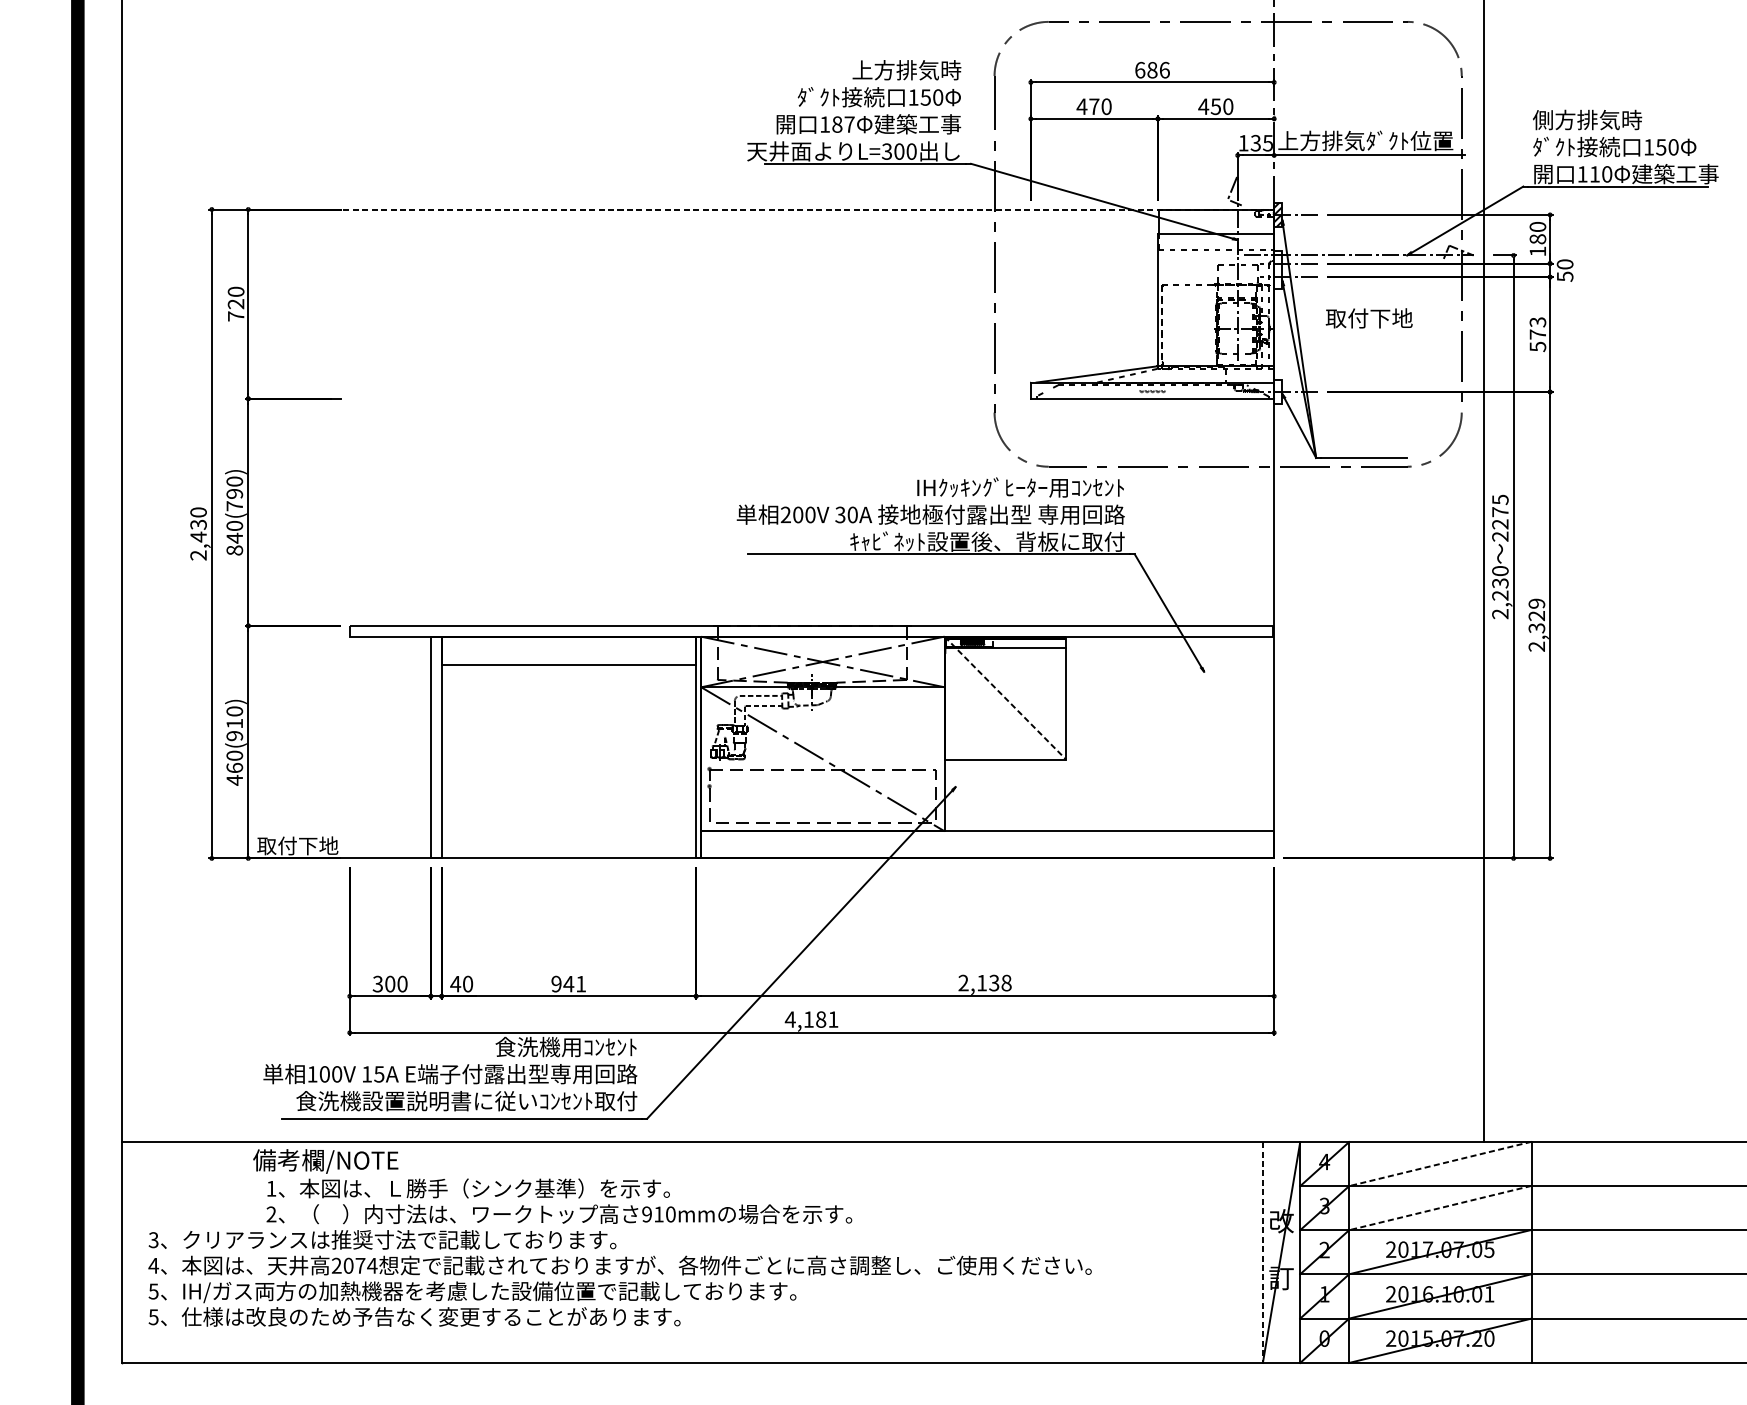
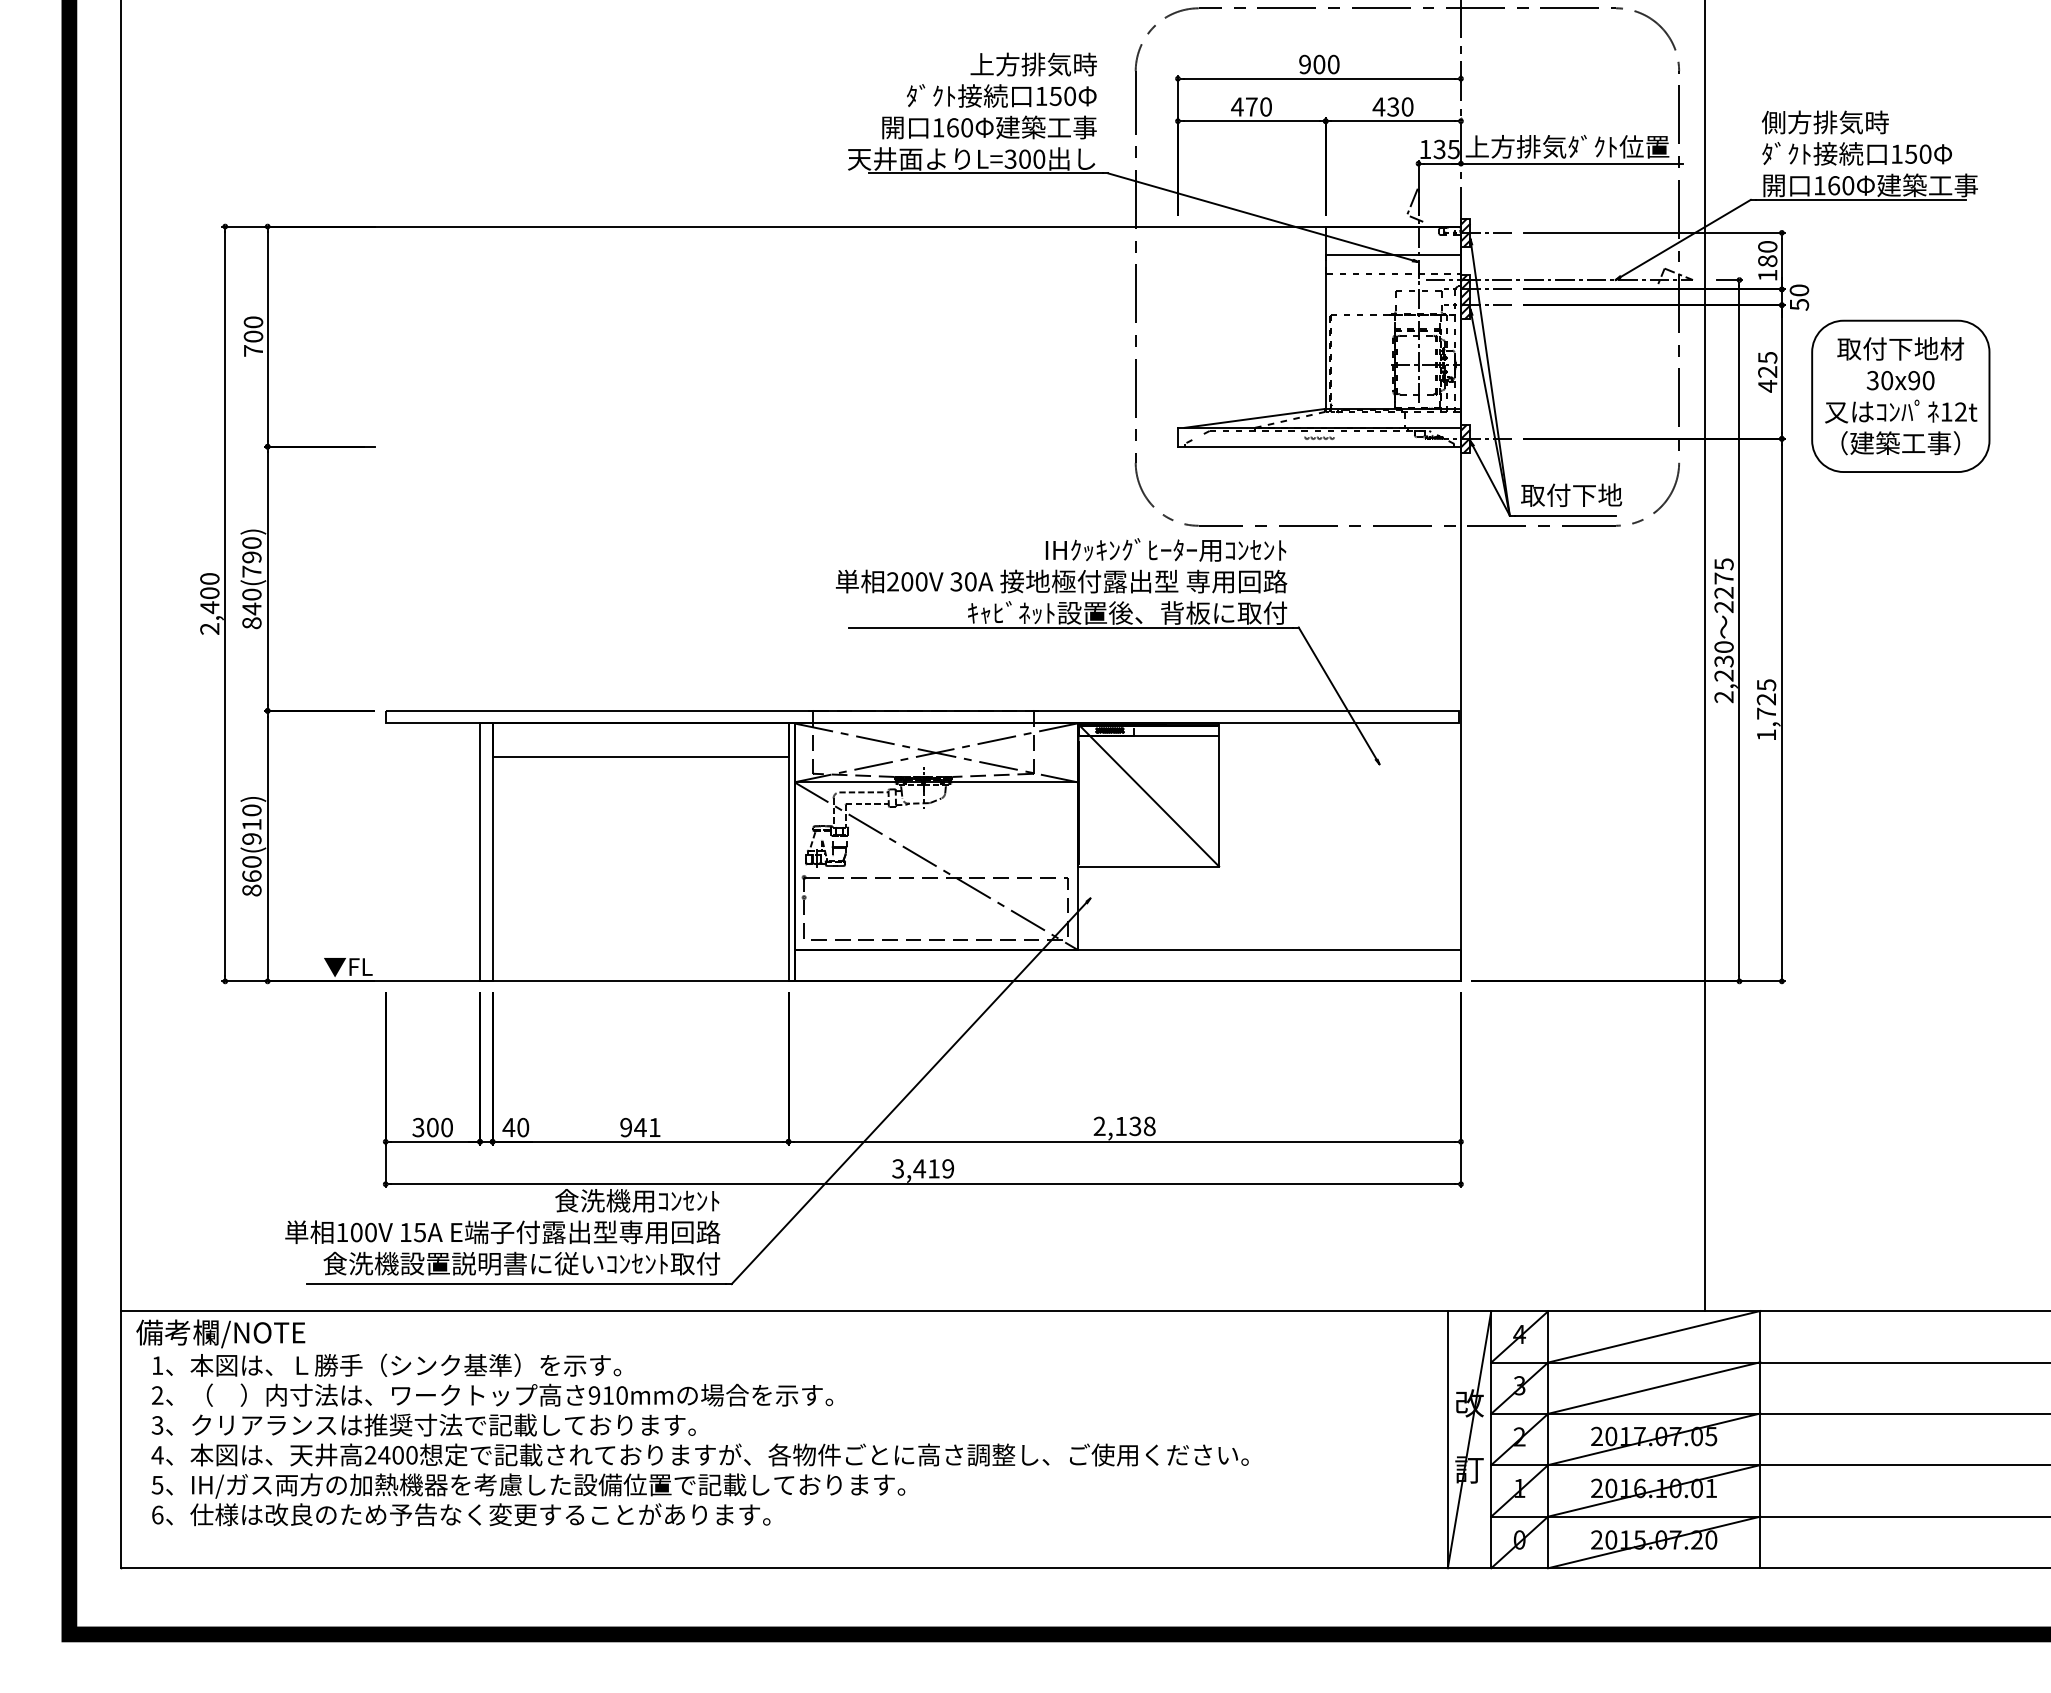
text: (1152, 70) -> (1319, 64), 686 -> 900
text: (1216, 106) -> (1393, 106), 450 -> 430
text: (843, 124) -> (960, 127), 187 -> 160
text: (1595, 174) -> (1834, 185), 110 -> 160
line: (785, 209) -> (892, 226), dashed -> solid
hatch: (1278, 270) -> (1465, 297), added
text: (236, 304) -> (253, 336), 720 -> 700
text: (1369, 317) -> (1571, 494), moved
text: (1537, 334) -> (1767, 372), 573 -> 425
part: (1652, 354) -> (1900, 395), added
hatch: (1278, 391) -> (1465, 438), added
text: (198, 524) -> (209, 593), 2,430 -> 2,400
text: (1536, 625) -> (1766, 710), 2,329 -> 1,725
line: (1005, 698) -> (1148, 795), dashed -> solid
text: (234, 780) -> (251, 890), 460(910) -> 860(910)
text: (298, 845) -> (325, 966), 取付下地 -> ▼FL
text: (811, 1019) -> (922, 1168), 4,181 -> 3,419
line: (1439, 1163) -> (1653, 1336), dashed -> solid
text: (552, 1186) -> (484, 1362), moved
line: (1439, 1208) -> (1653, 1388), dashed -> solid
line: (1262, 1253) -> (1447, 1440), dashed -> solid
text: (360, 1265) -> (398, 1454), 2074 -> 2400
text: (153, 1316) -> (157, 1514), 5 -> 6

